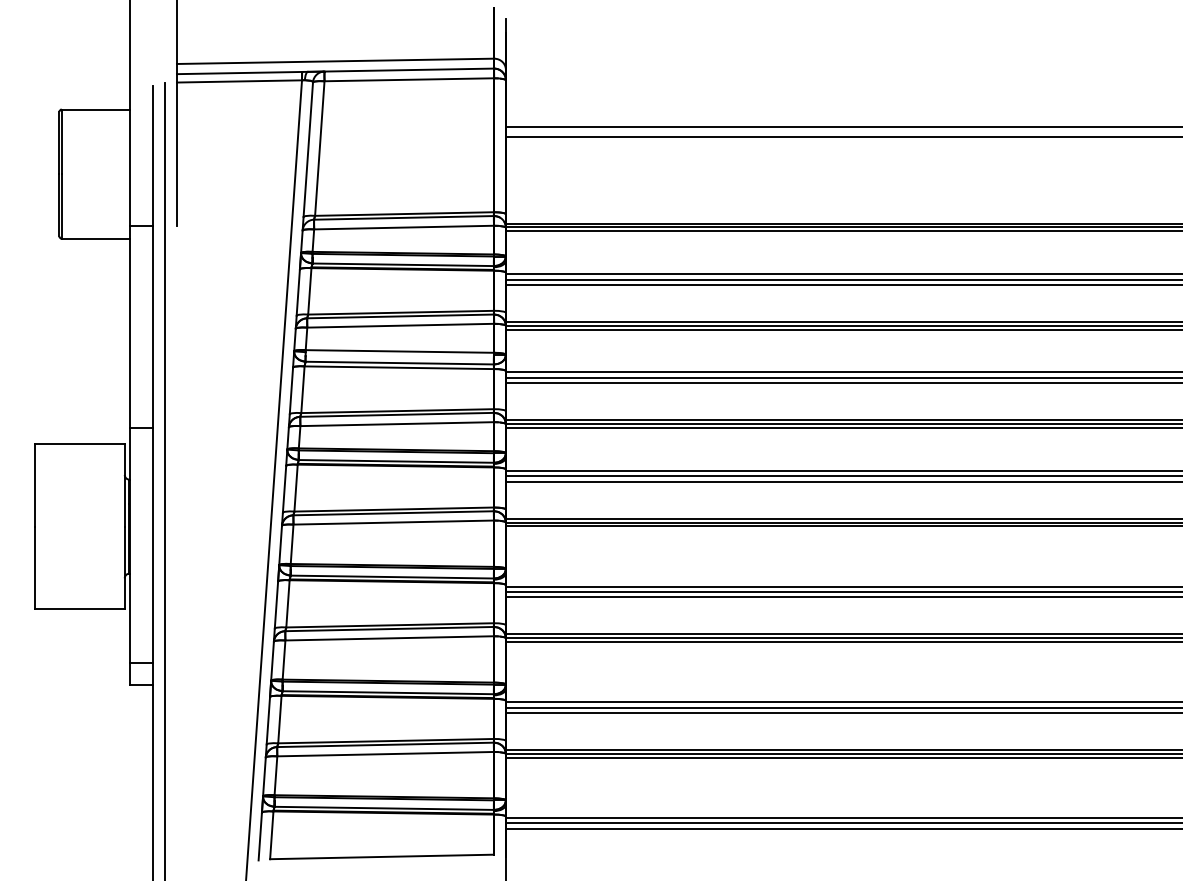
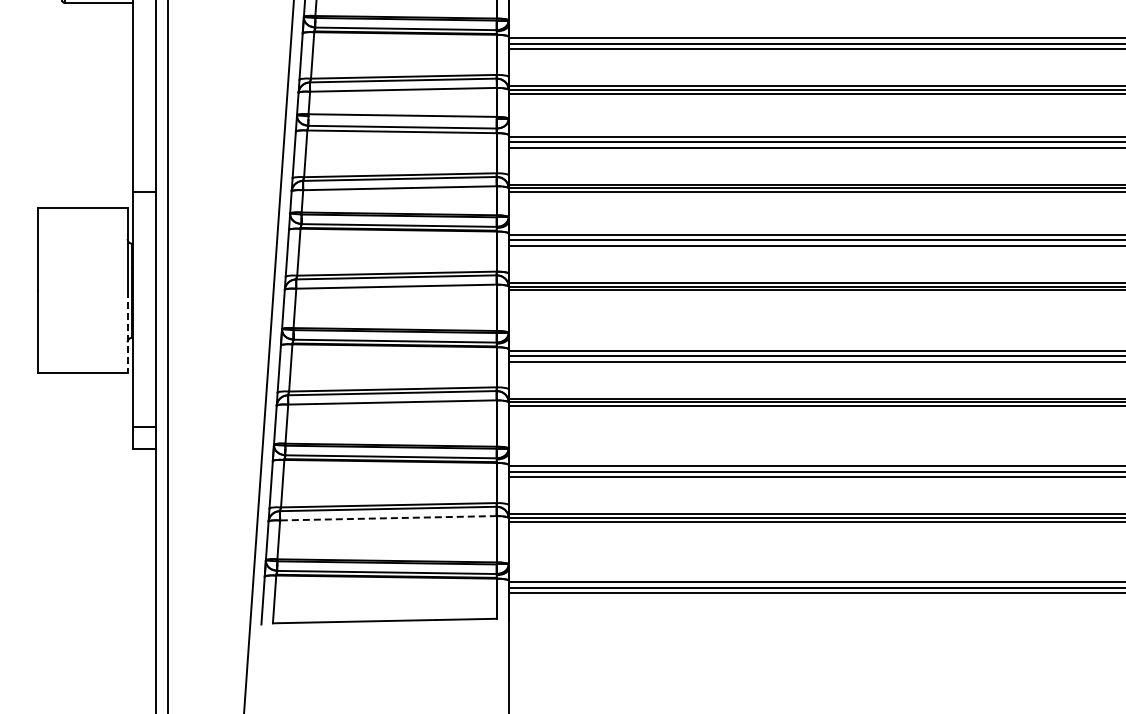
line: (124, 568) -> (127, 332), solid -> dashed
line: (385, 754) -> (388, 518), solid -> dashed

